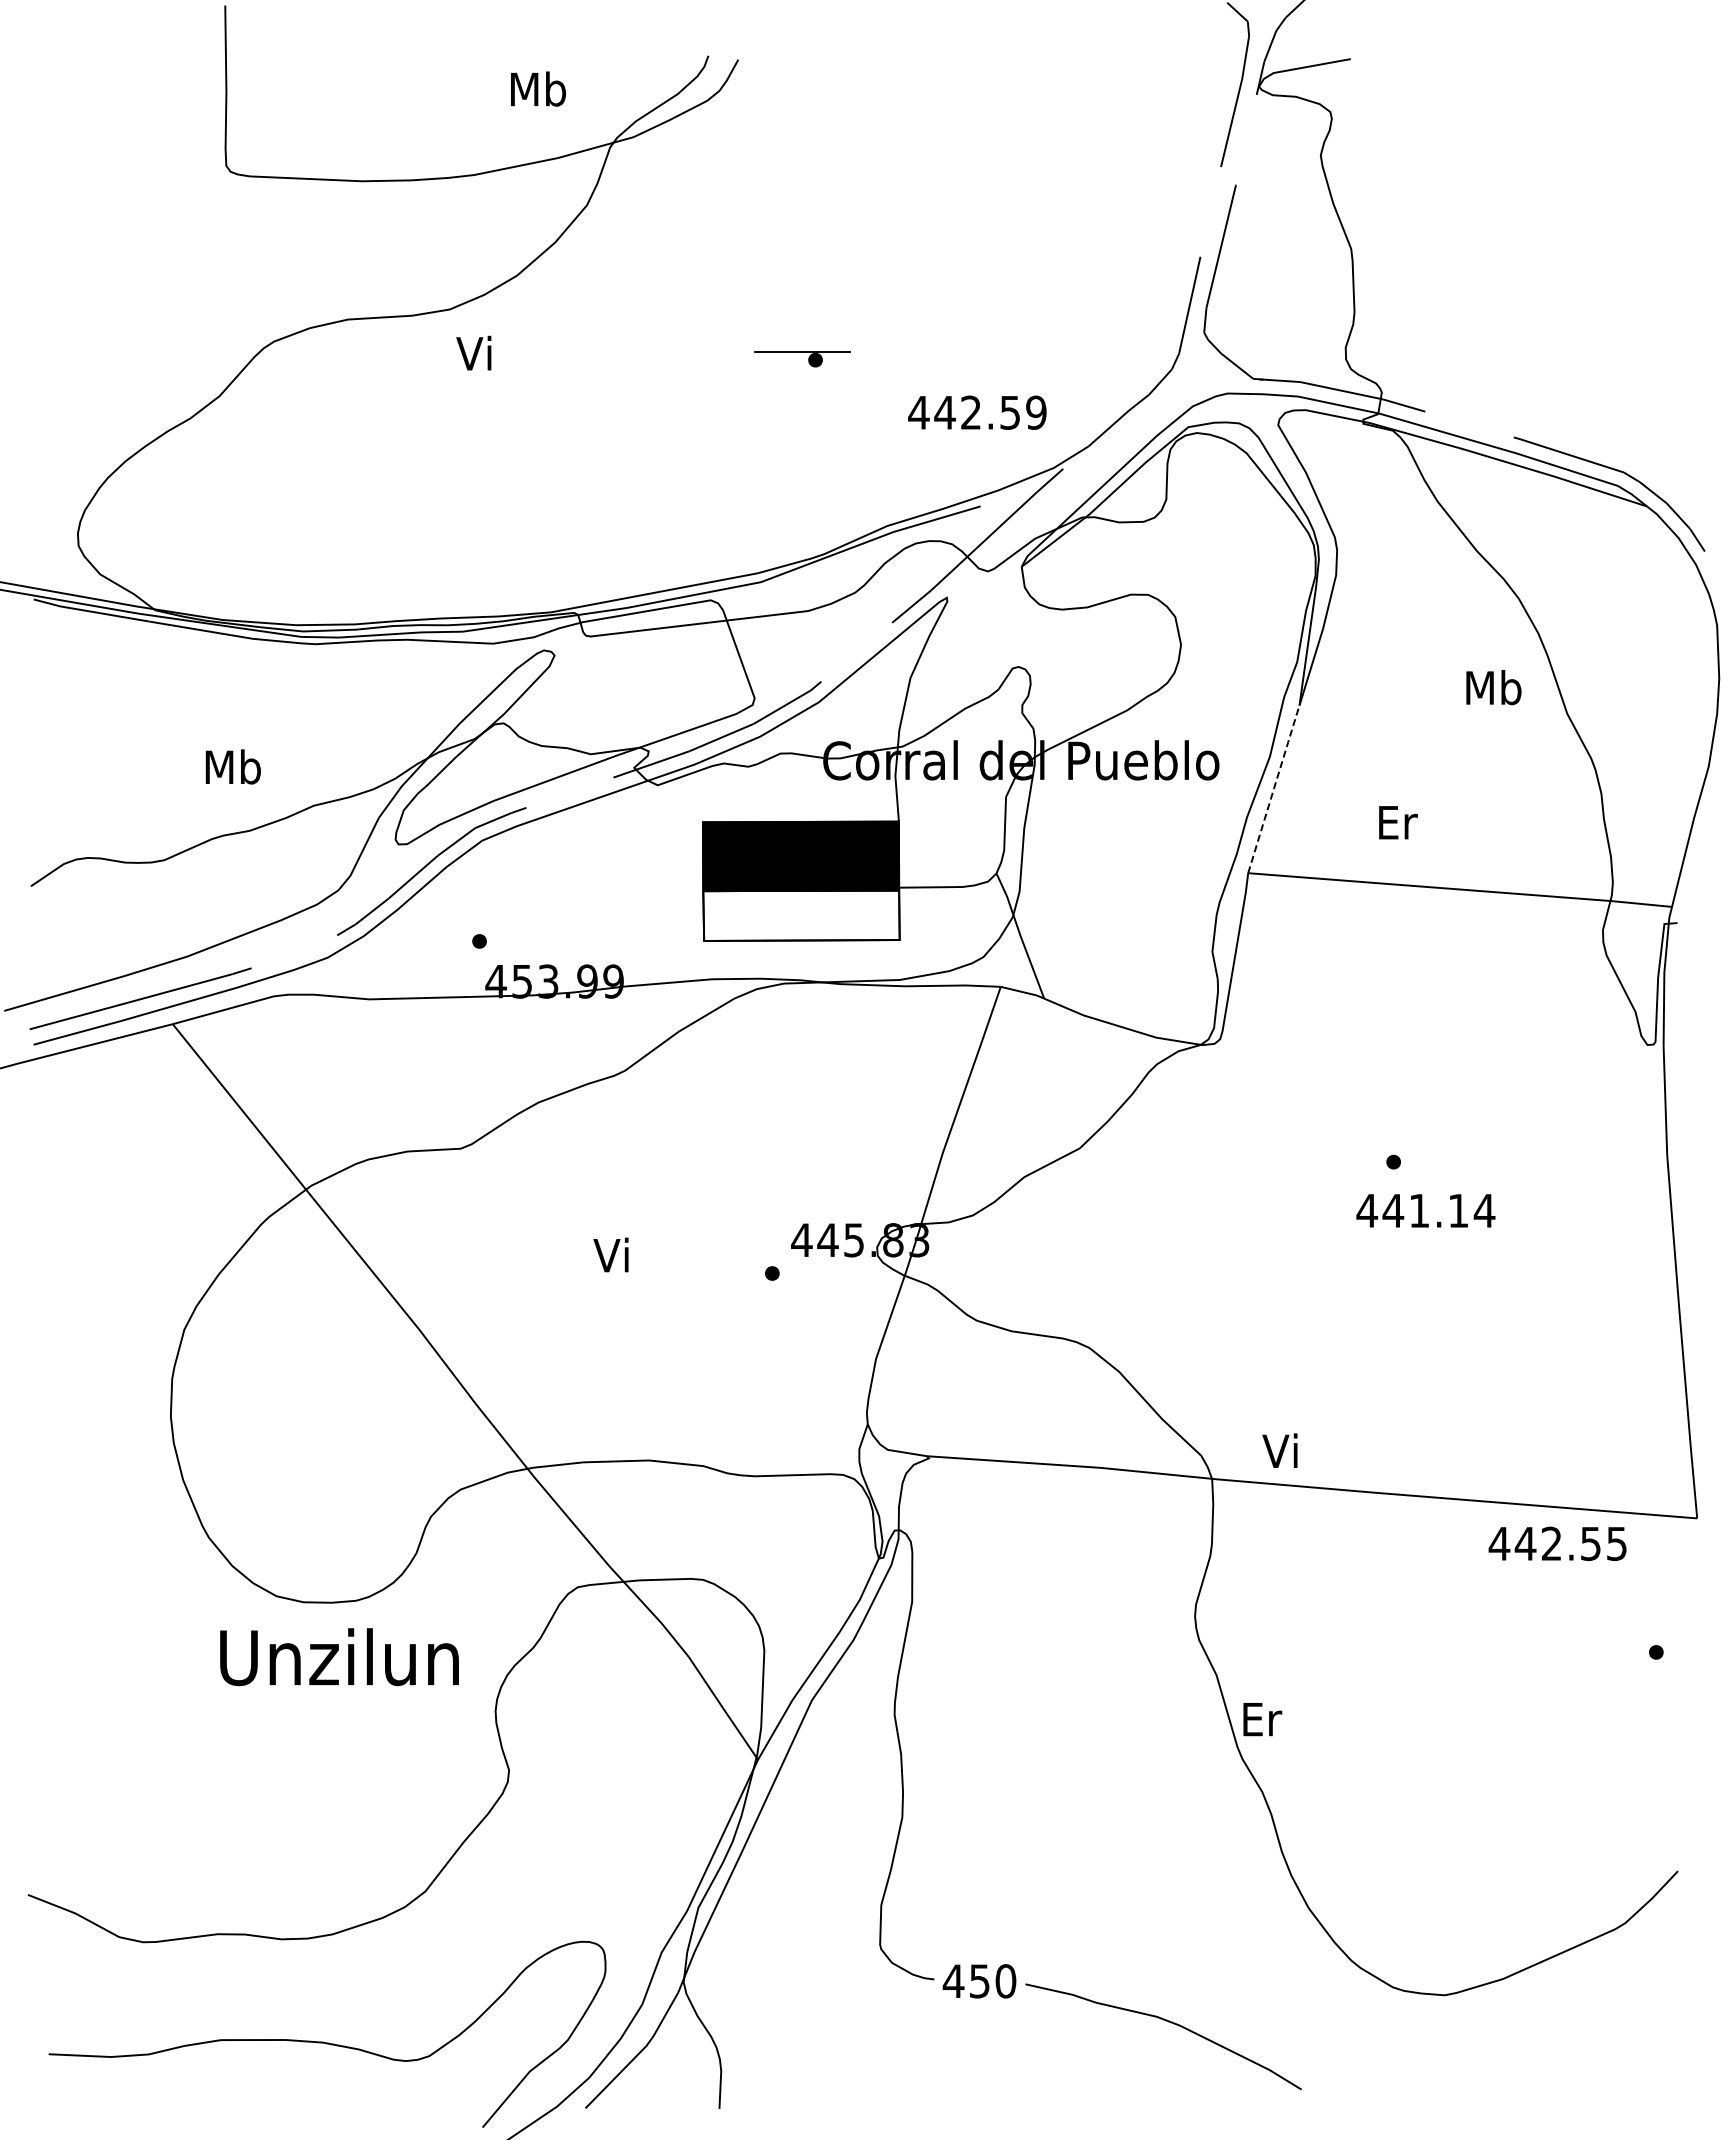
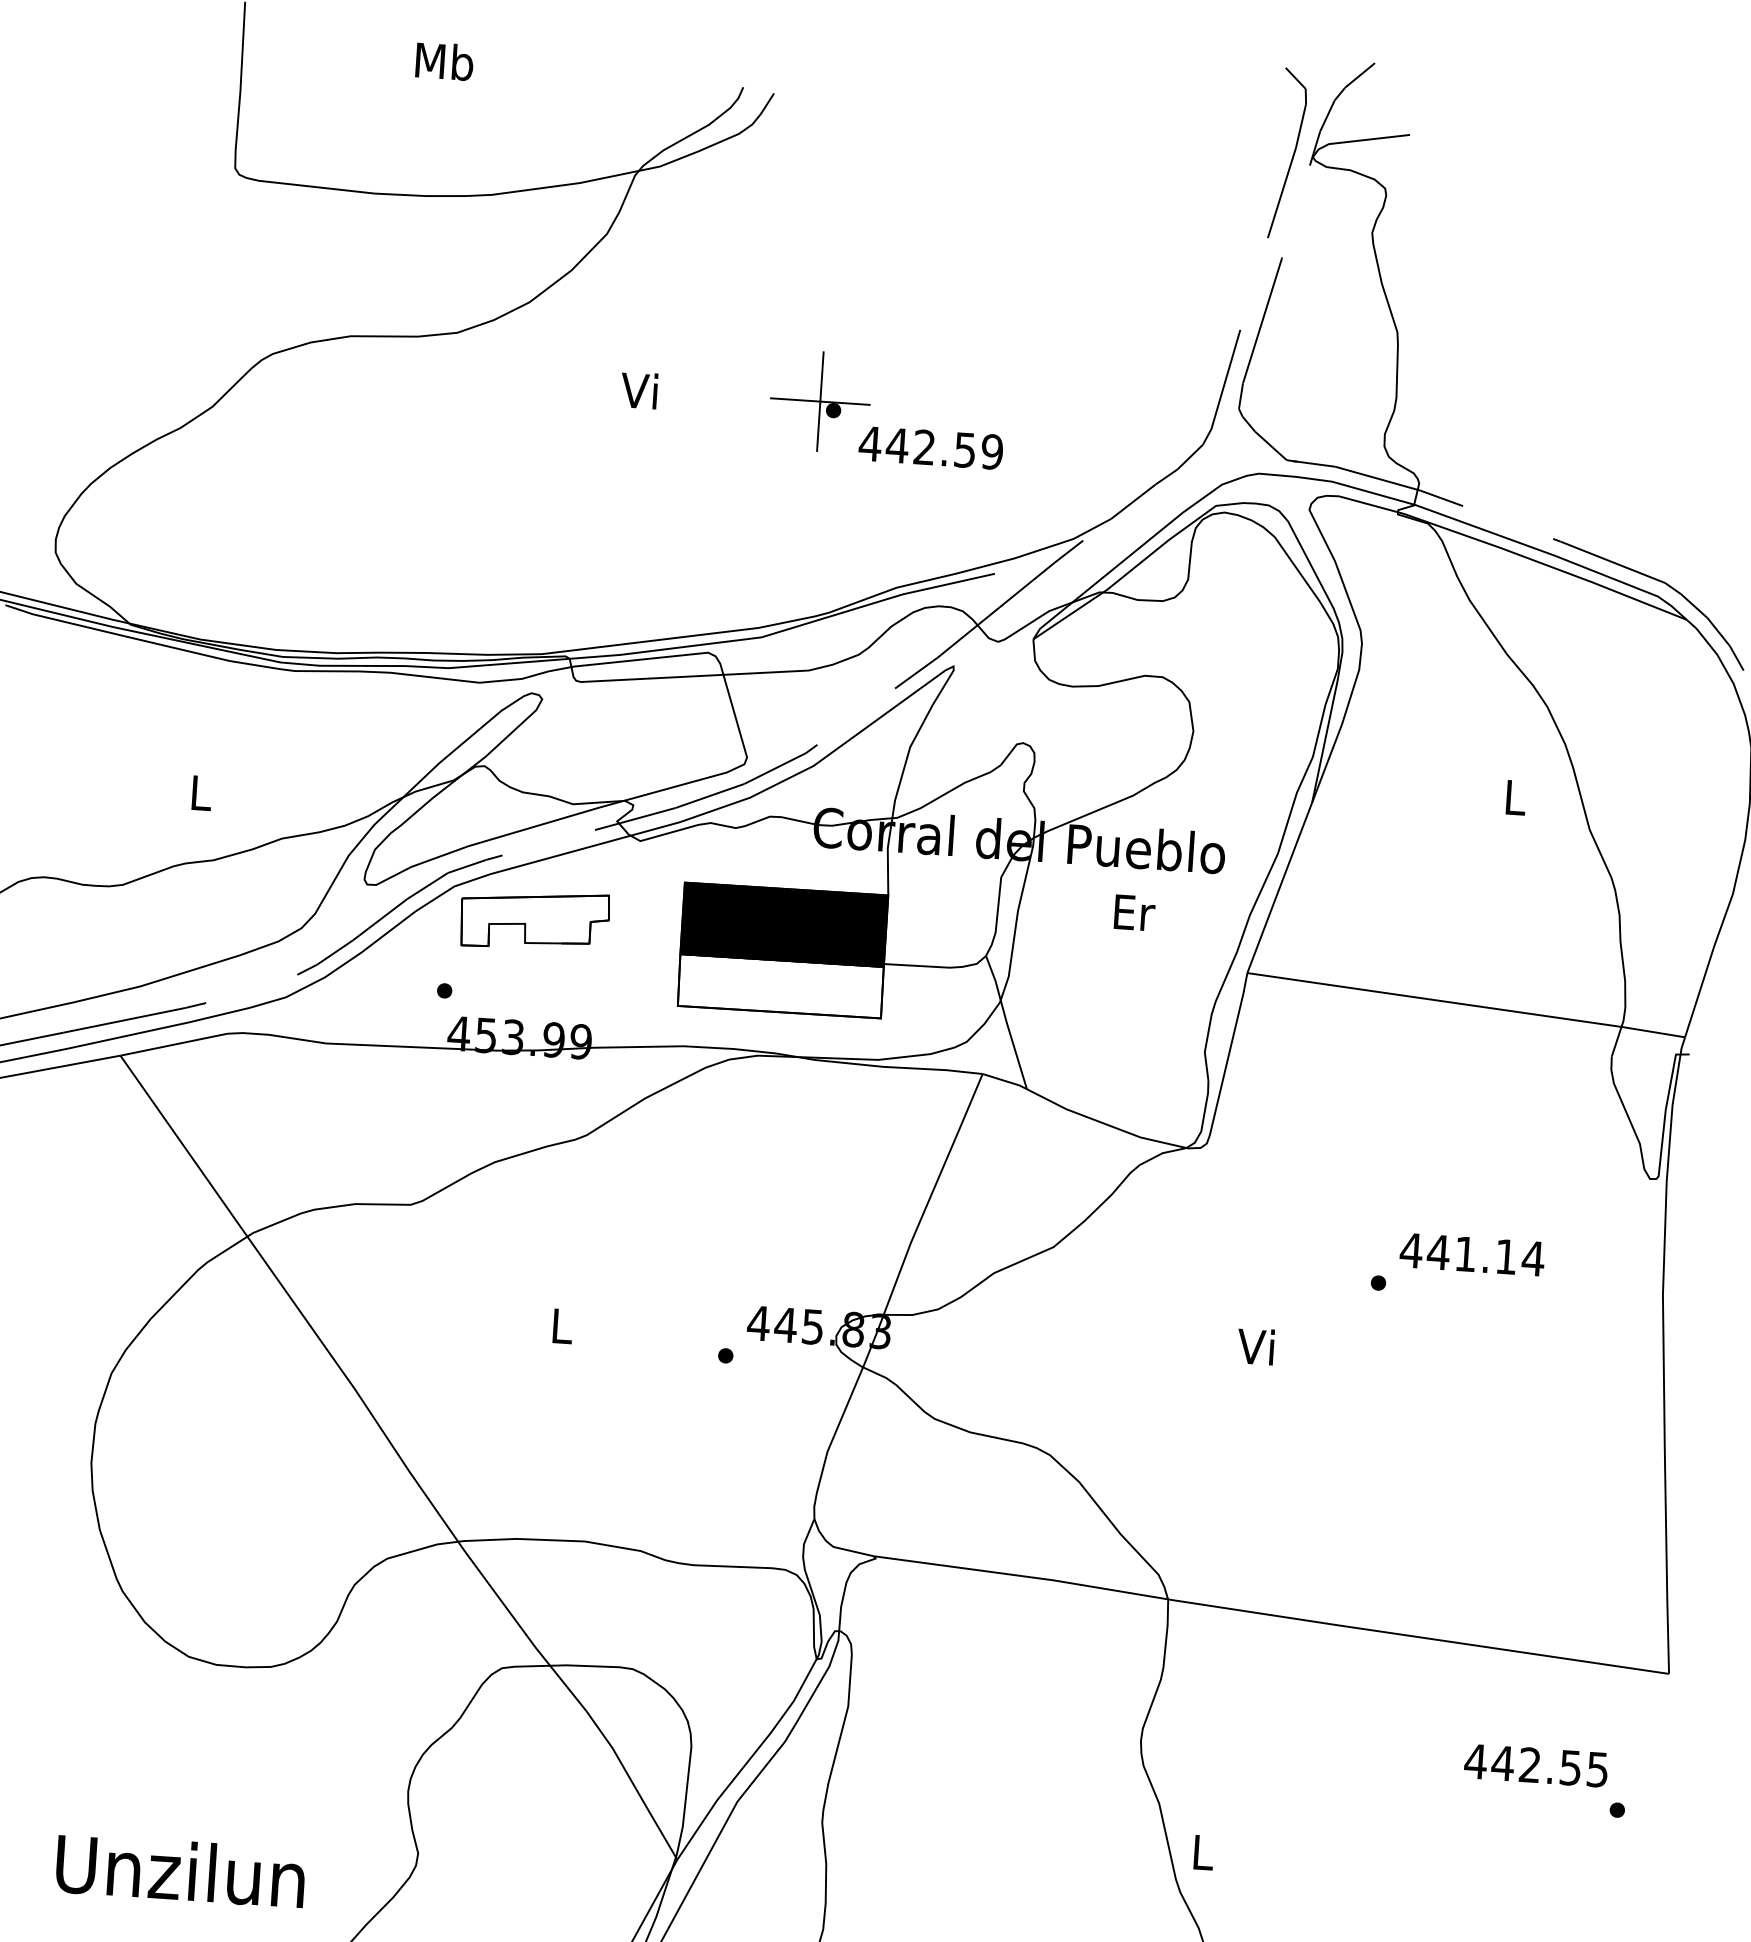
text: (538, 88) -> (444, 60), moved
line: (802, 351) -> (820, 400), added
text: (473, 352) -> (638, 389), moved
text: (977, 412) -> (931, 447), moved
text: (1493, 687) -> (1514, 797), Mb -> L
text: (232, 766) -> (200, 792), Mb -> L
line: (1274, 788) -> (1280, 886), dashed -> solid
text: (1398, 822) -> (1134, 912), moved
part: (561, 867) -> (534, 919), added
text: (1425, 1210) -> (1471, 1254), moved
text: (610, 1254) -> (559, 1324), Vi -> L
text: (1279, 1450) -> (1255, 1346), moved
text: (1557, 1543) -> (1536, 1765), moved
text: (339, 1657) -> (180, 1871), moved
text: (1262, 1719) -> (1203, 1852), Er -> L

